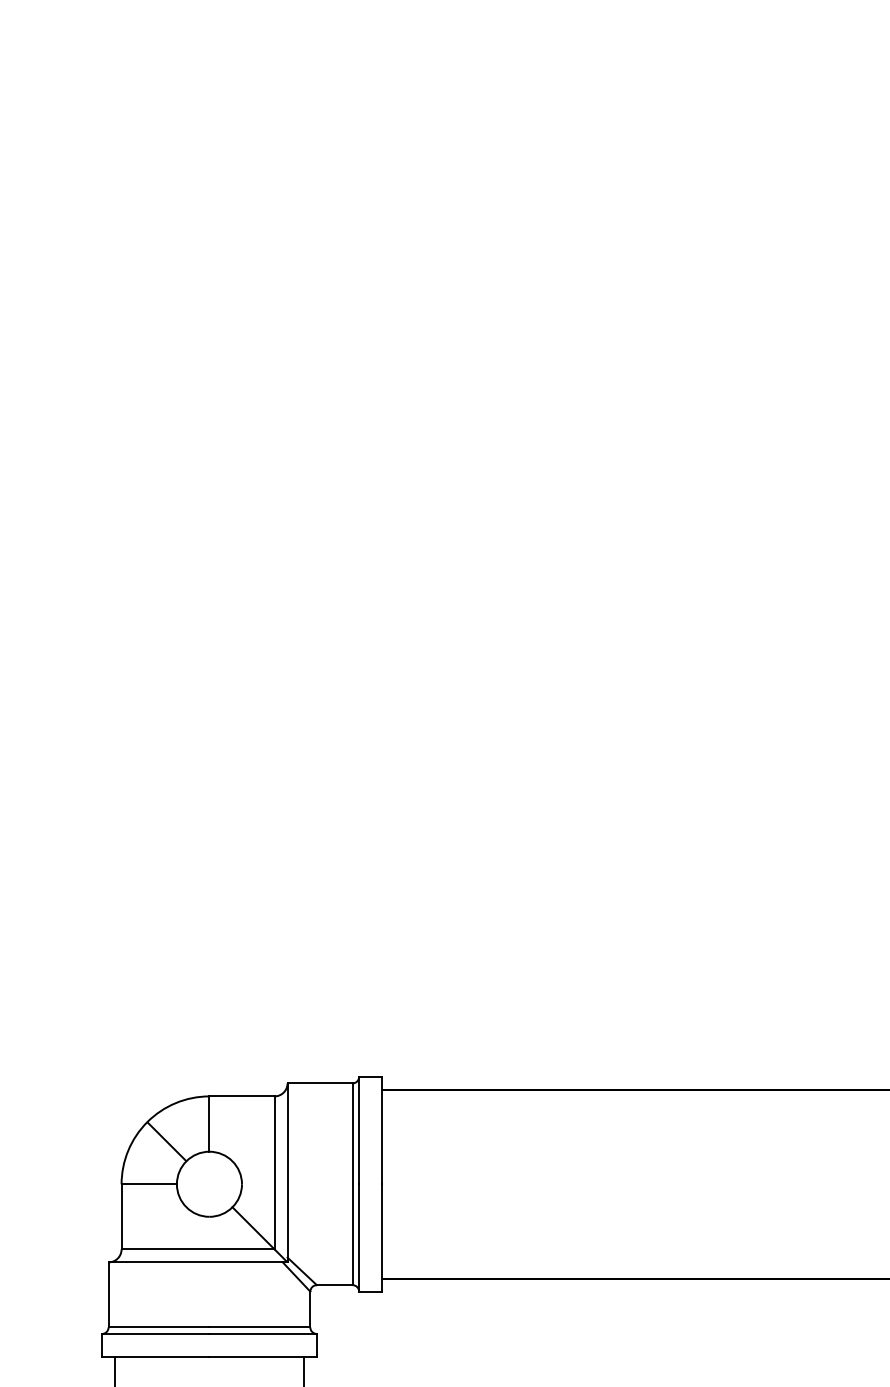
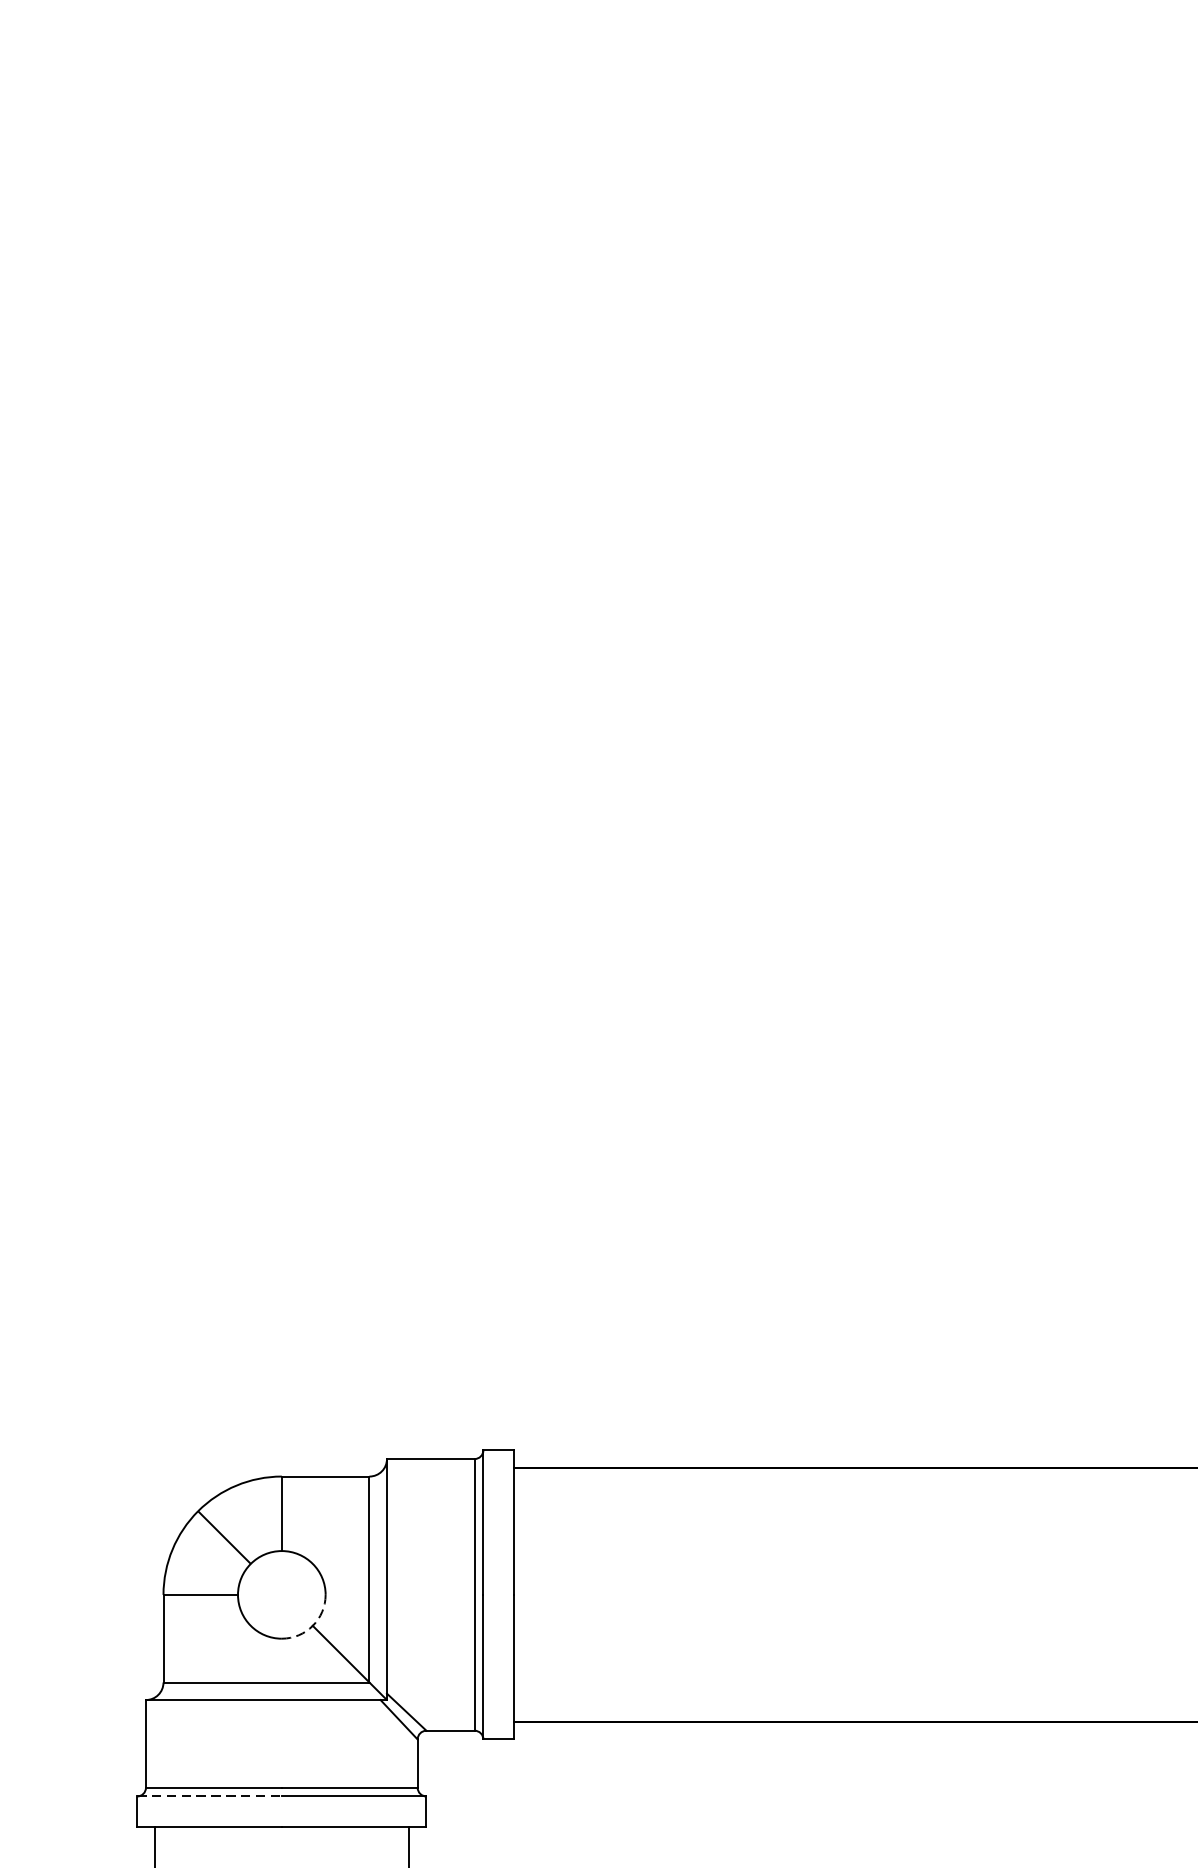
arc: (232, 1207) -> (312, 1626), solid -> dashed
line: (155, 1333) -> (209, 1795), solid -> dashed

